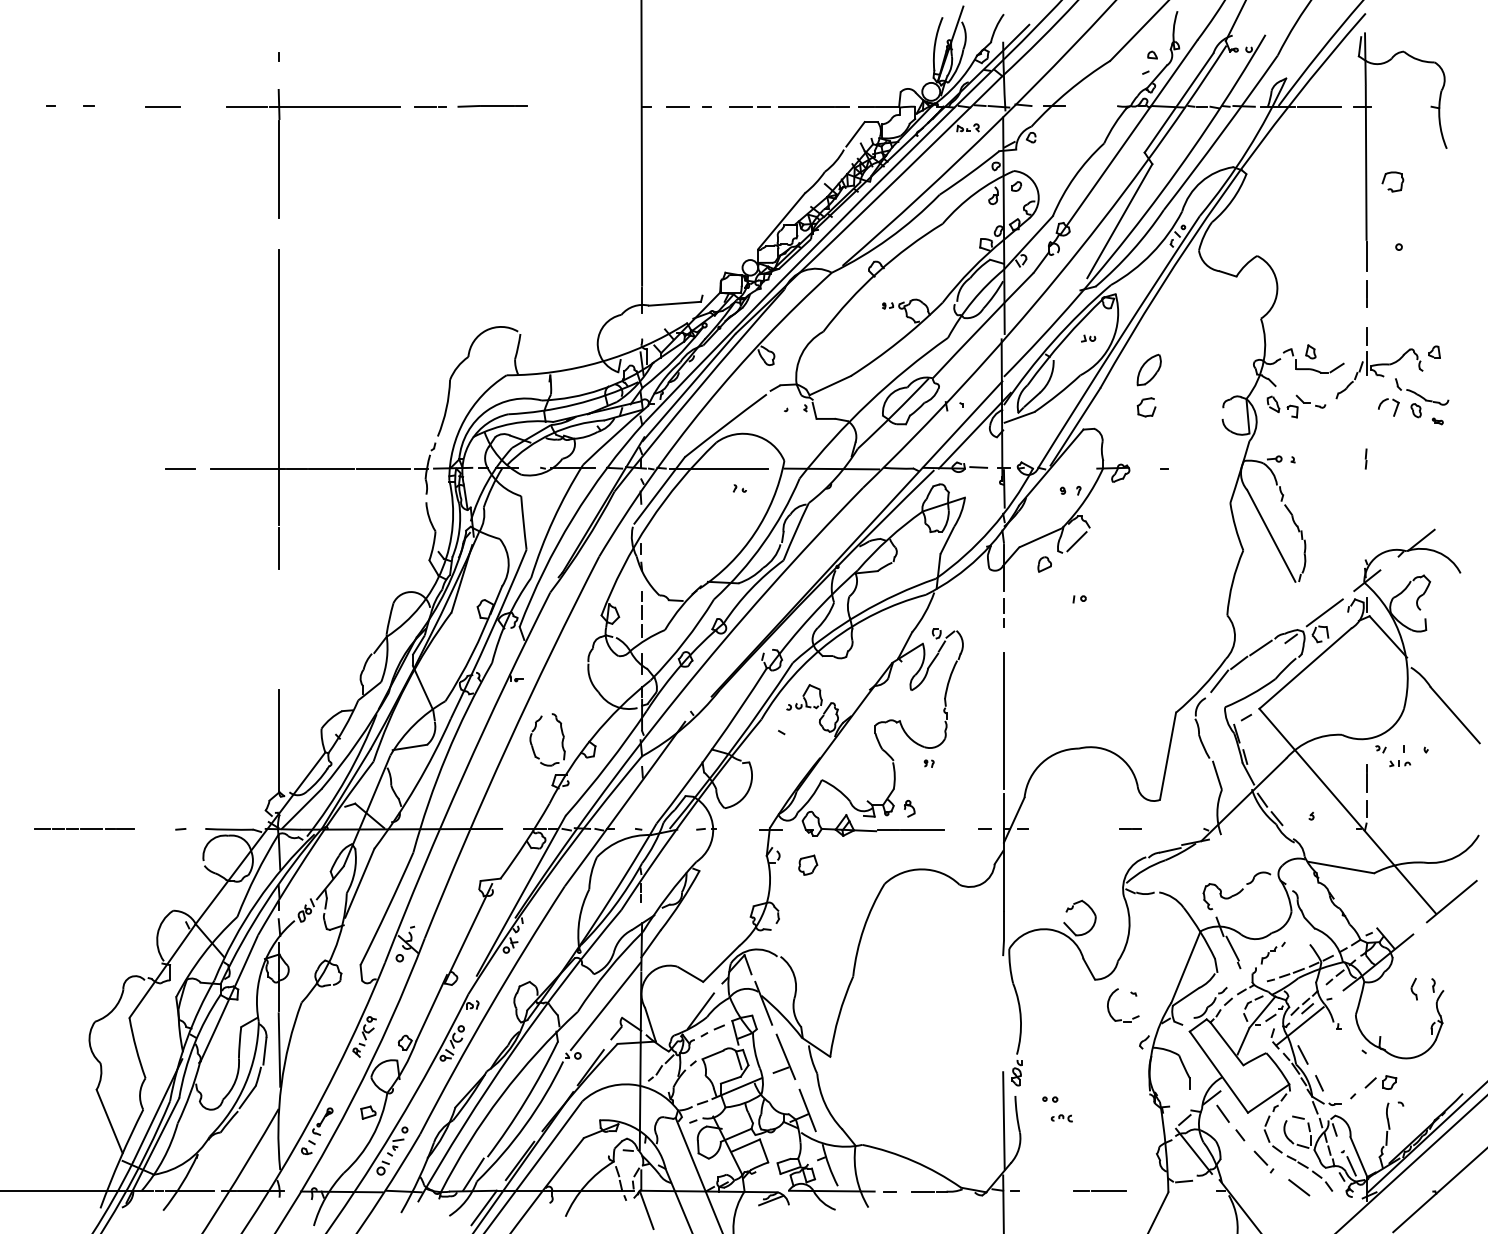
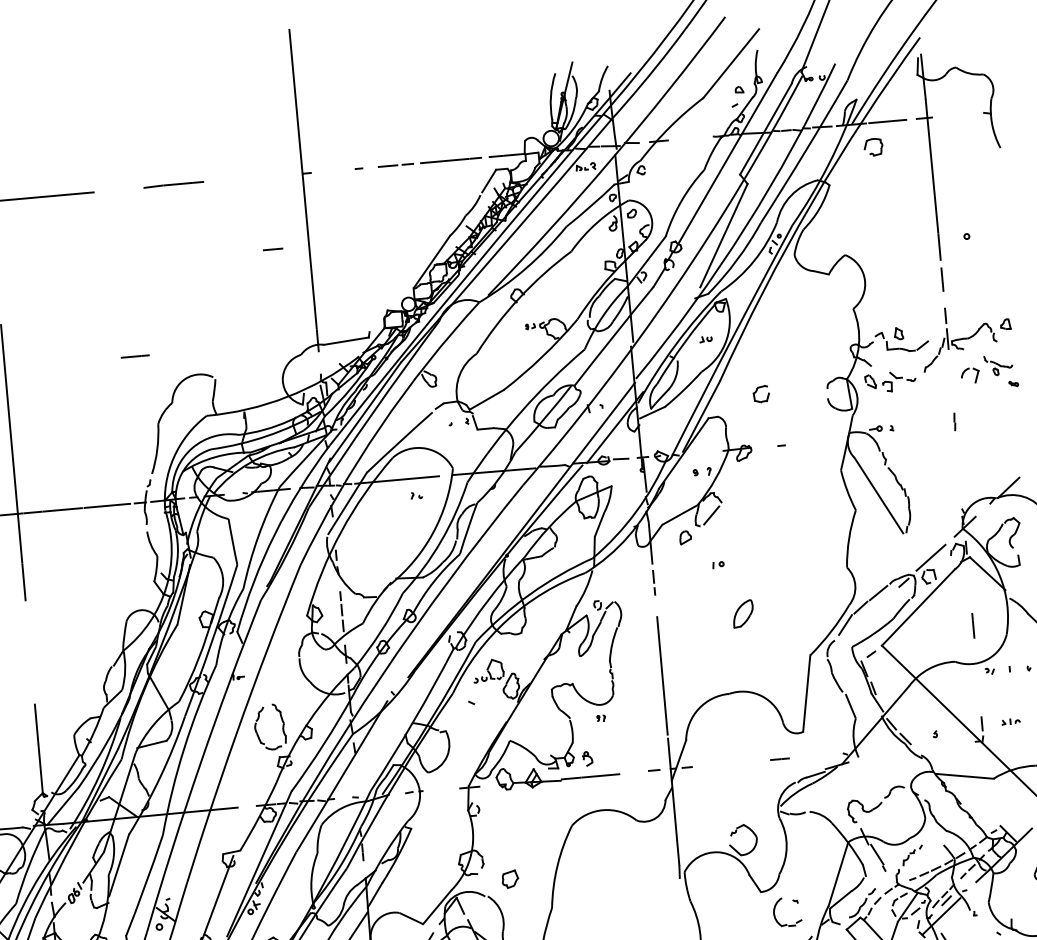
line: (430, 106) -> (135, 356), moved
line: (677, 106) -> (272, 249), moved
part: (1391, 188) -> (872, 153), moved
part: (1148, 369) -> (742, 613), moved
part: (1422, 398) -> (998, 365), size x0.6
part: (1400, 763) -> (1011, 721), moved
line: (1366, 778) -> (973, 625), moved
part: (808, 864) -> (510, 878), moved

